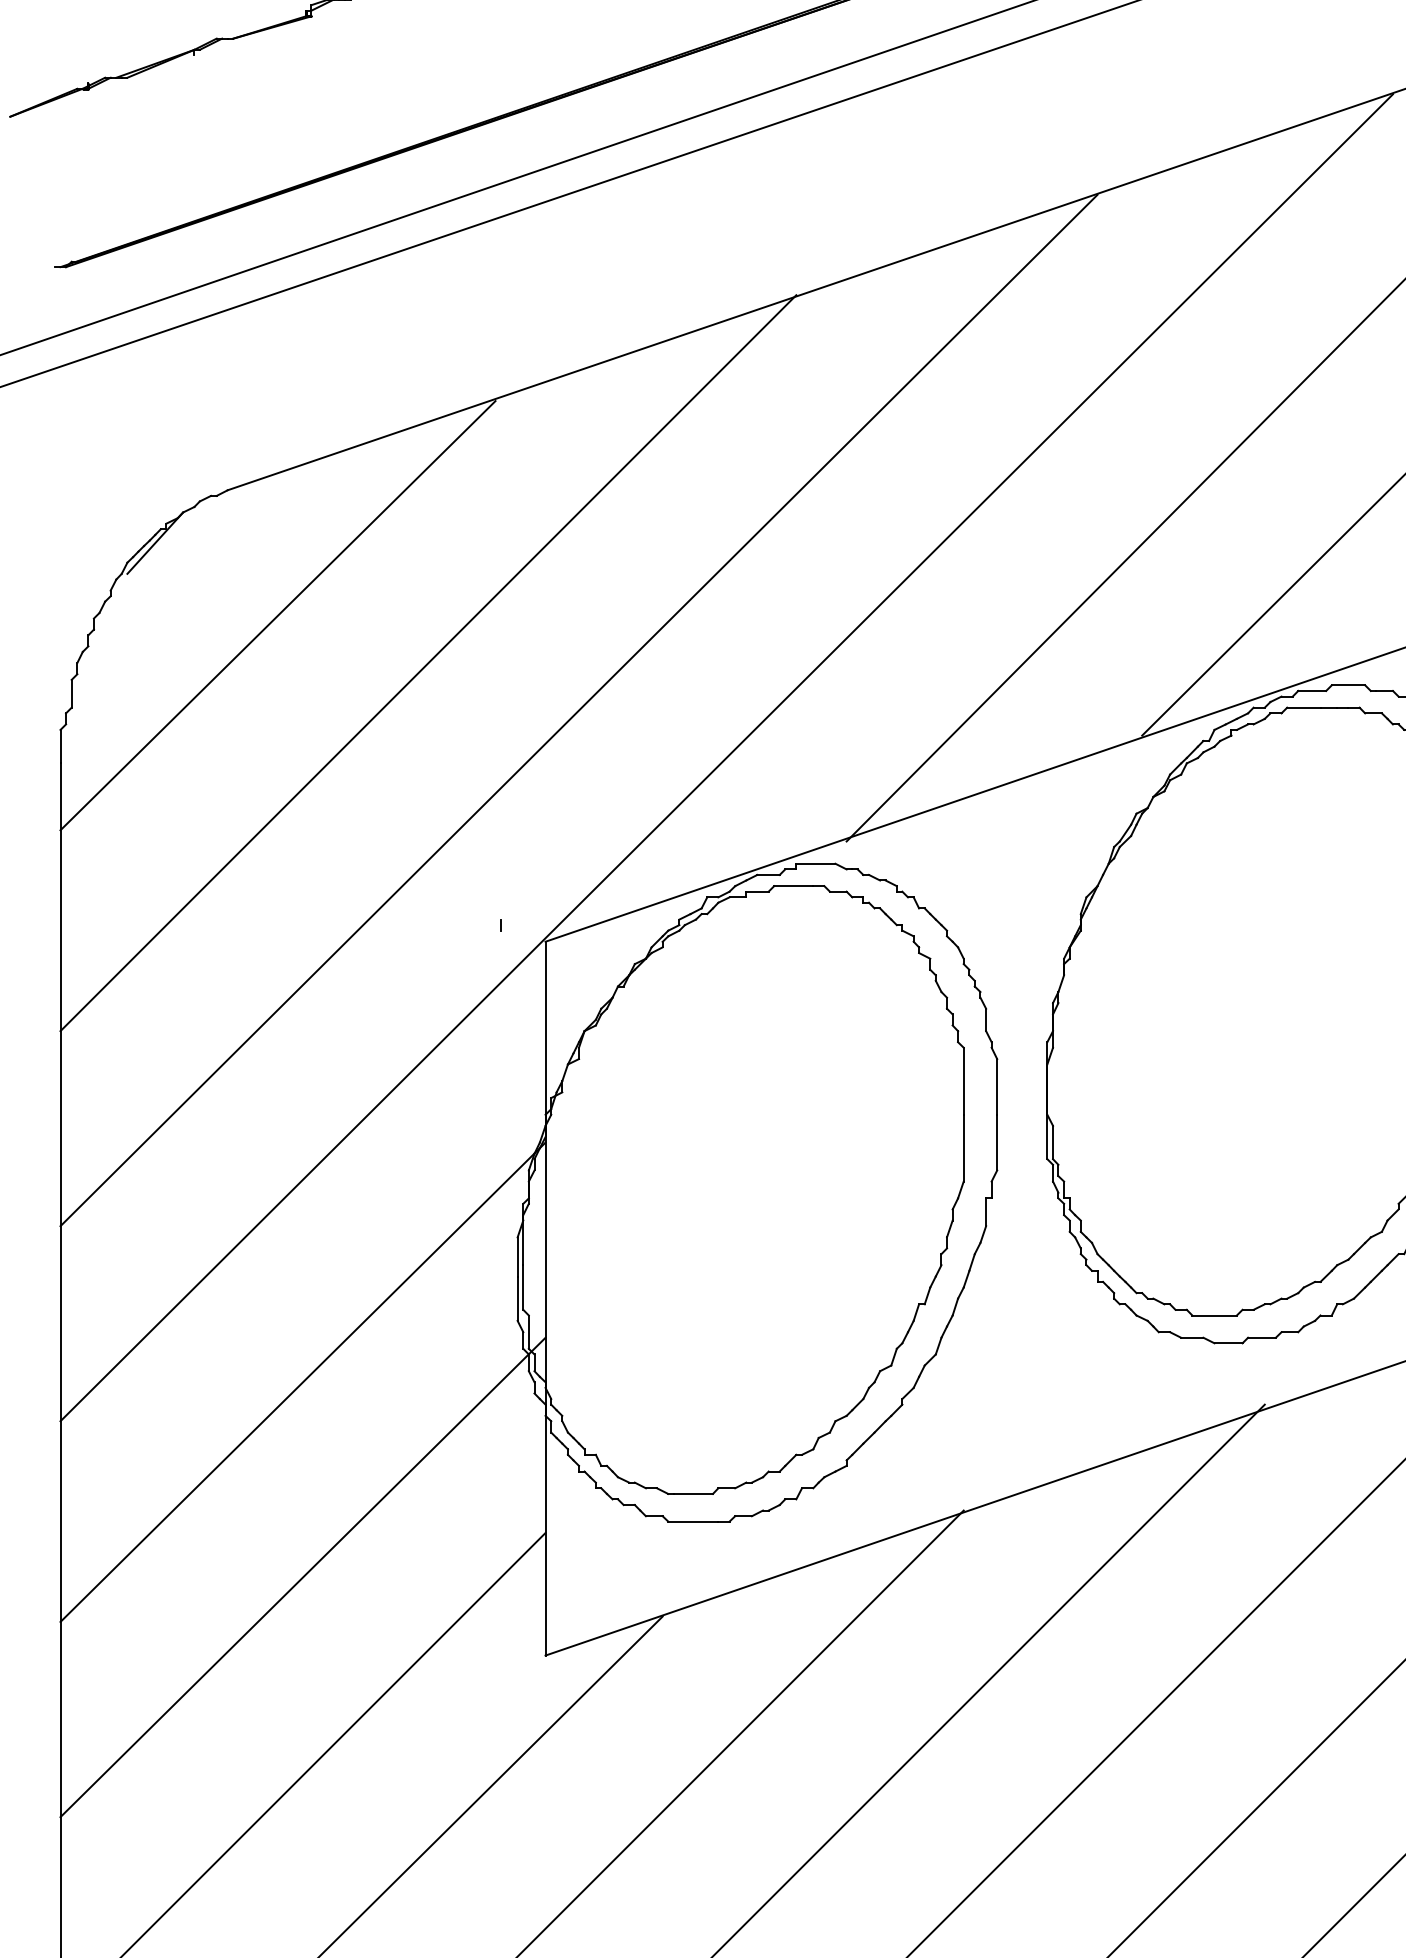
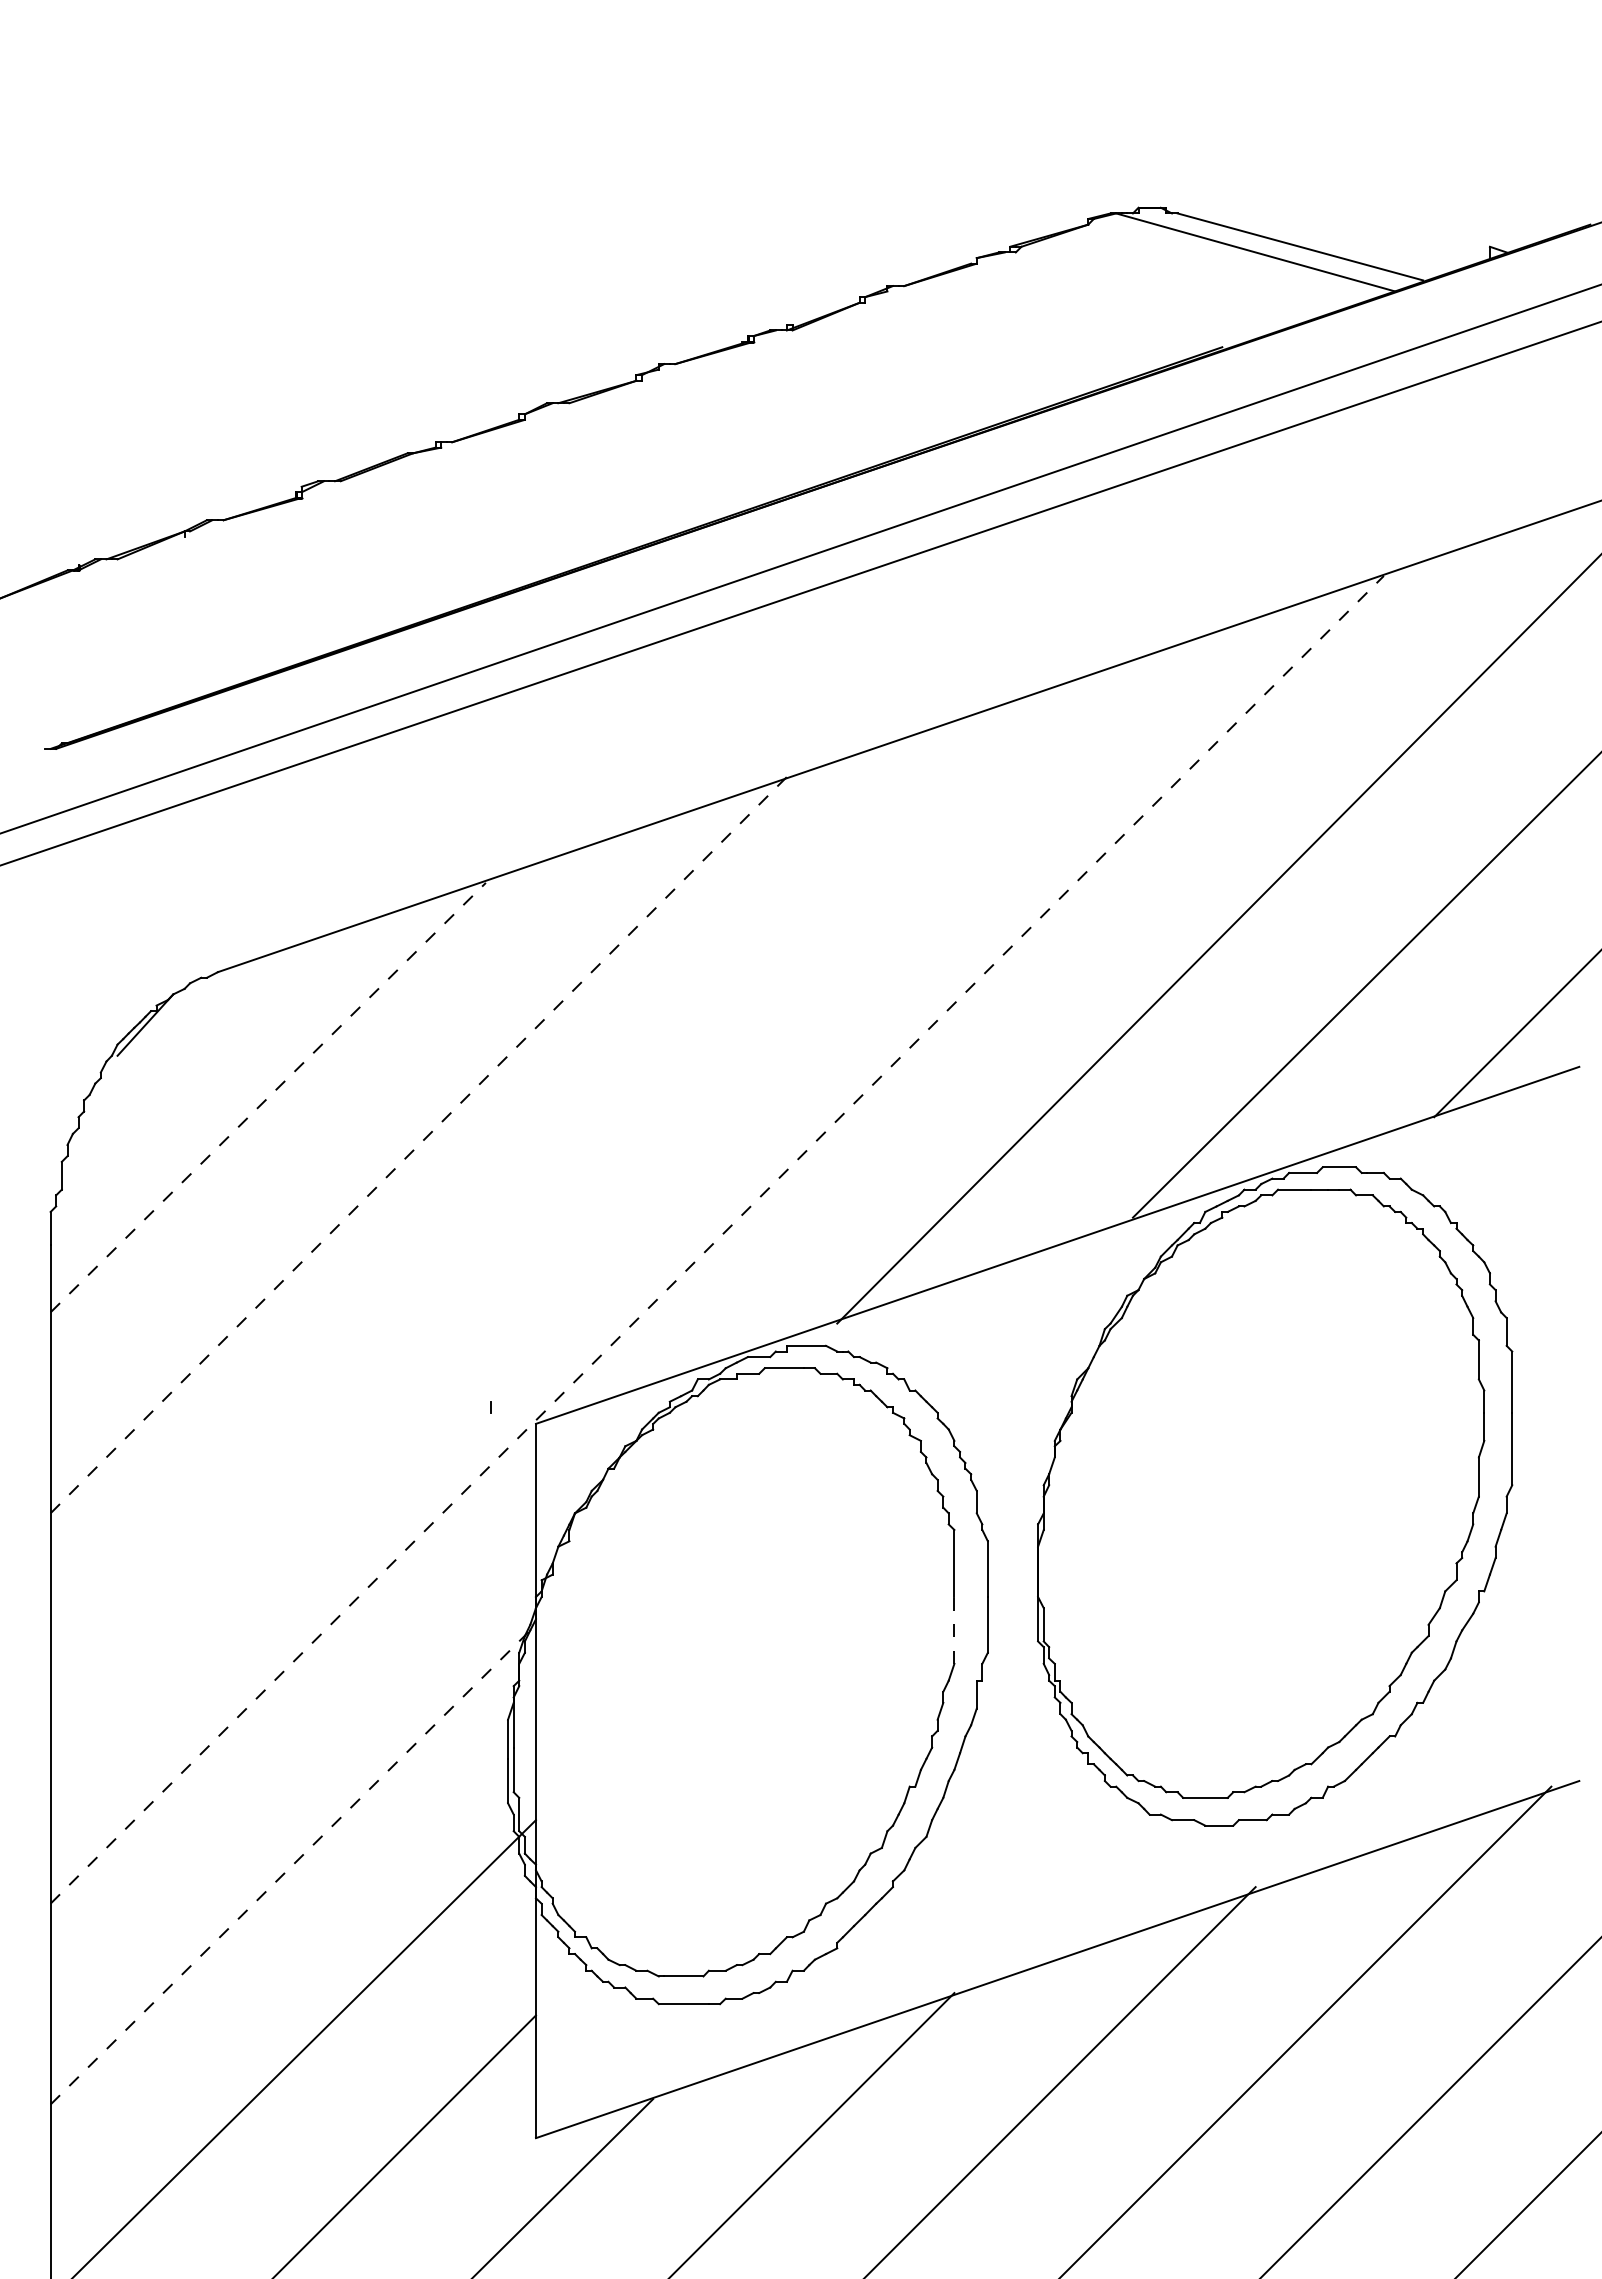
line: (278, 615) -> (268, 1097), solid -> dashed
line: (428, 663) -> (418, 1145), solid -> dashed
line: (579, 710) -> (569, 1192), removed
line: (726, 757) -> (717, 1239), solid -> dashed
line: (963, 1147) -> (954, 1629), solid -> dashed
line: (303, 1382) -> (293, 1864), solid -> dashed

